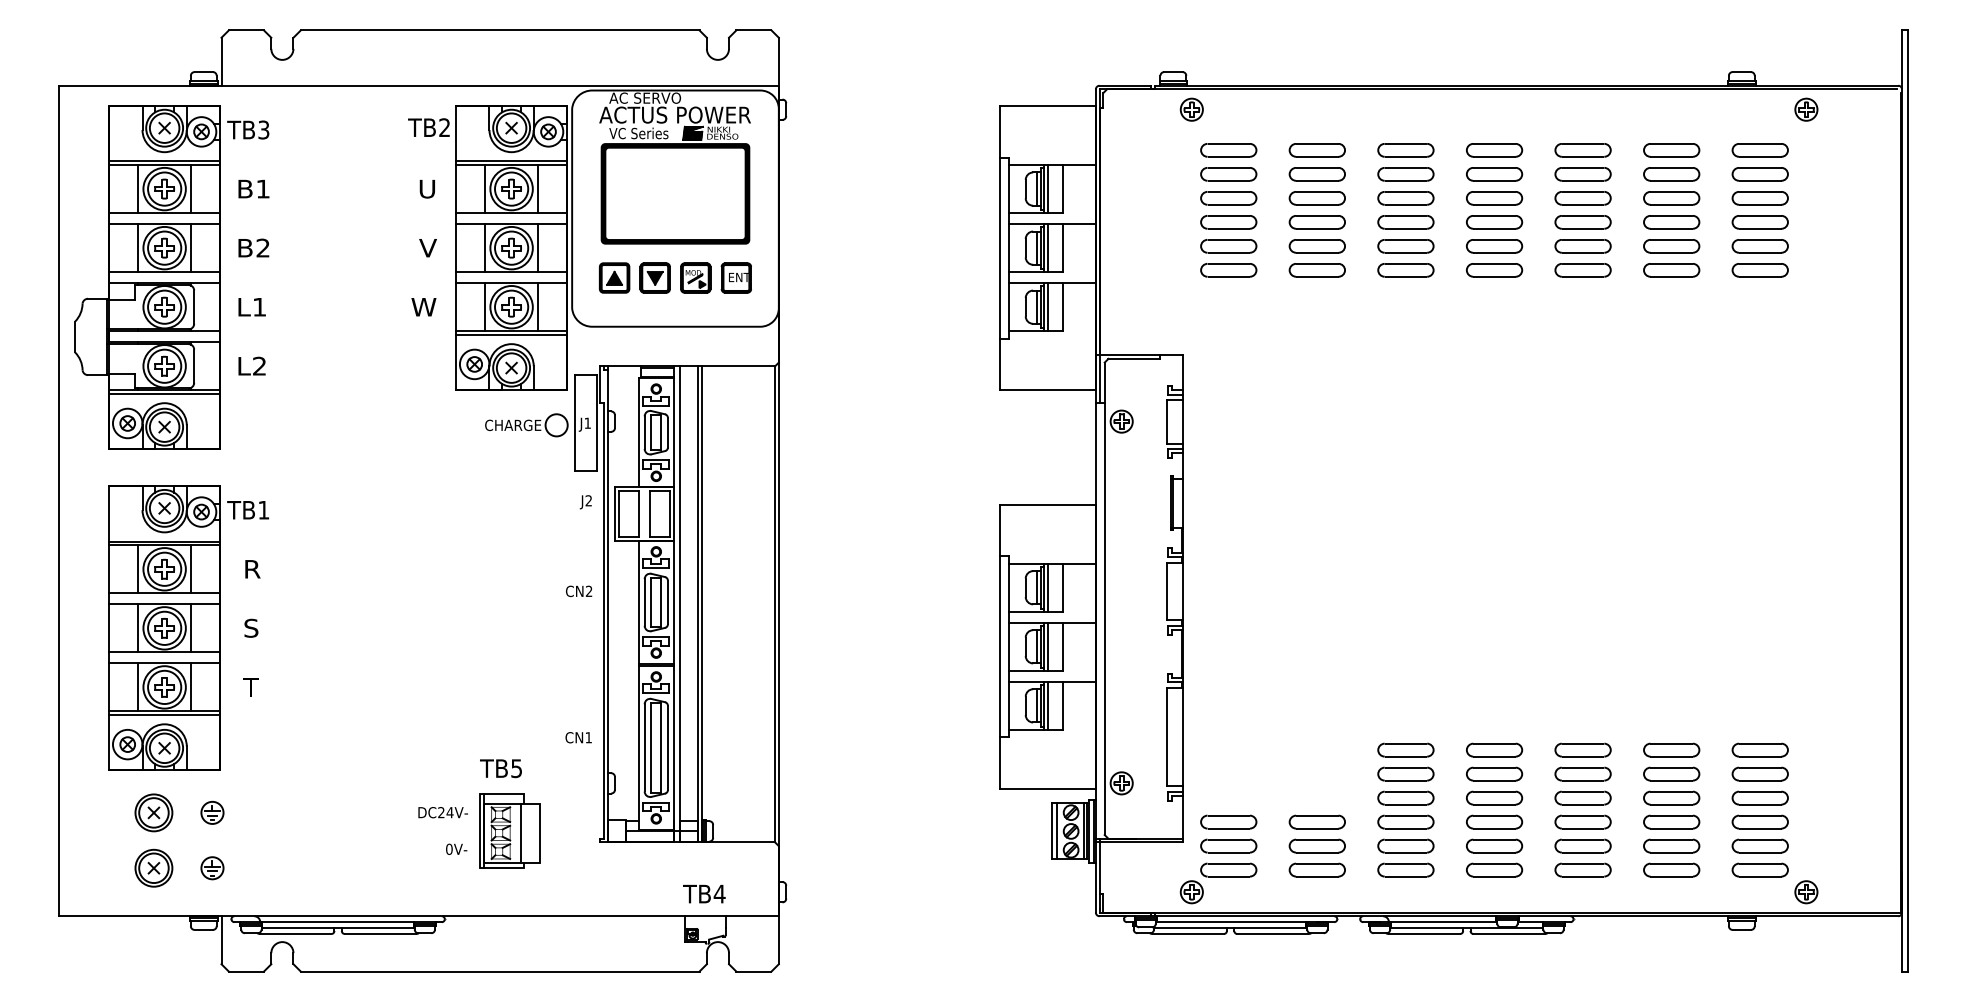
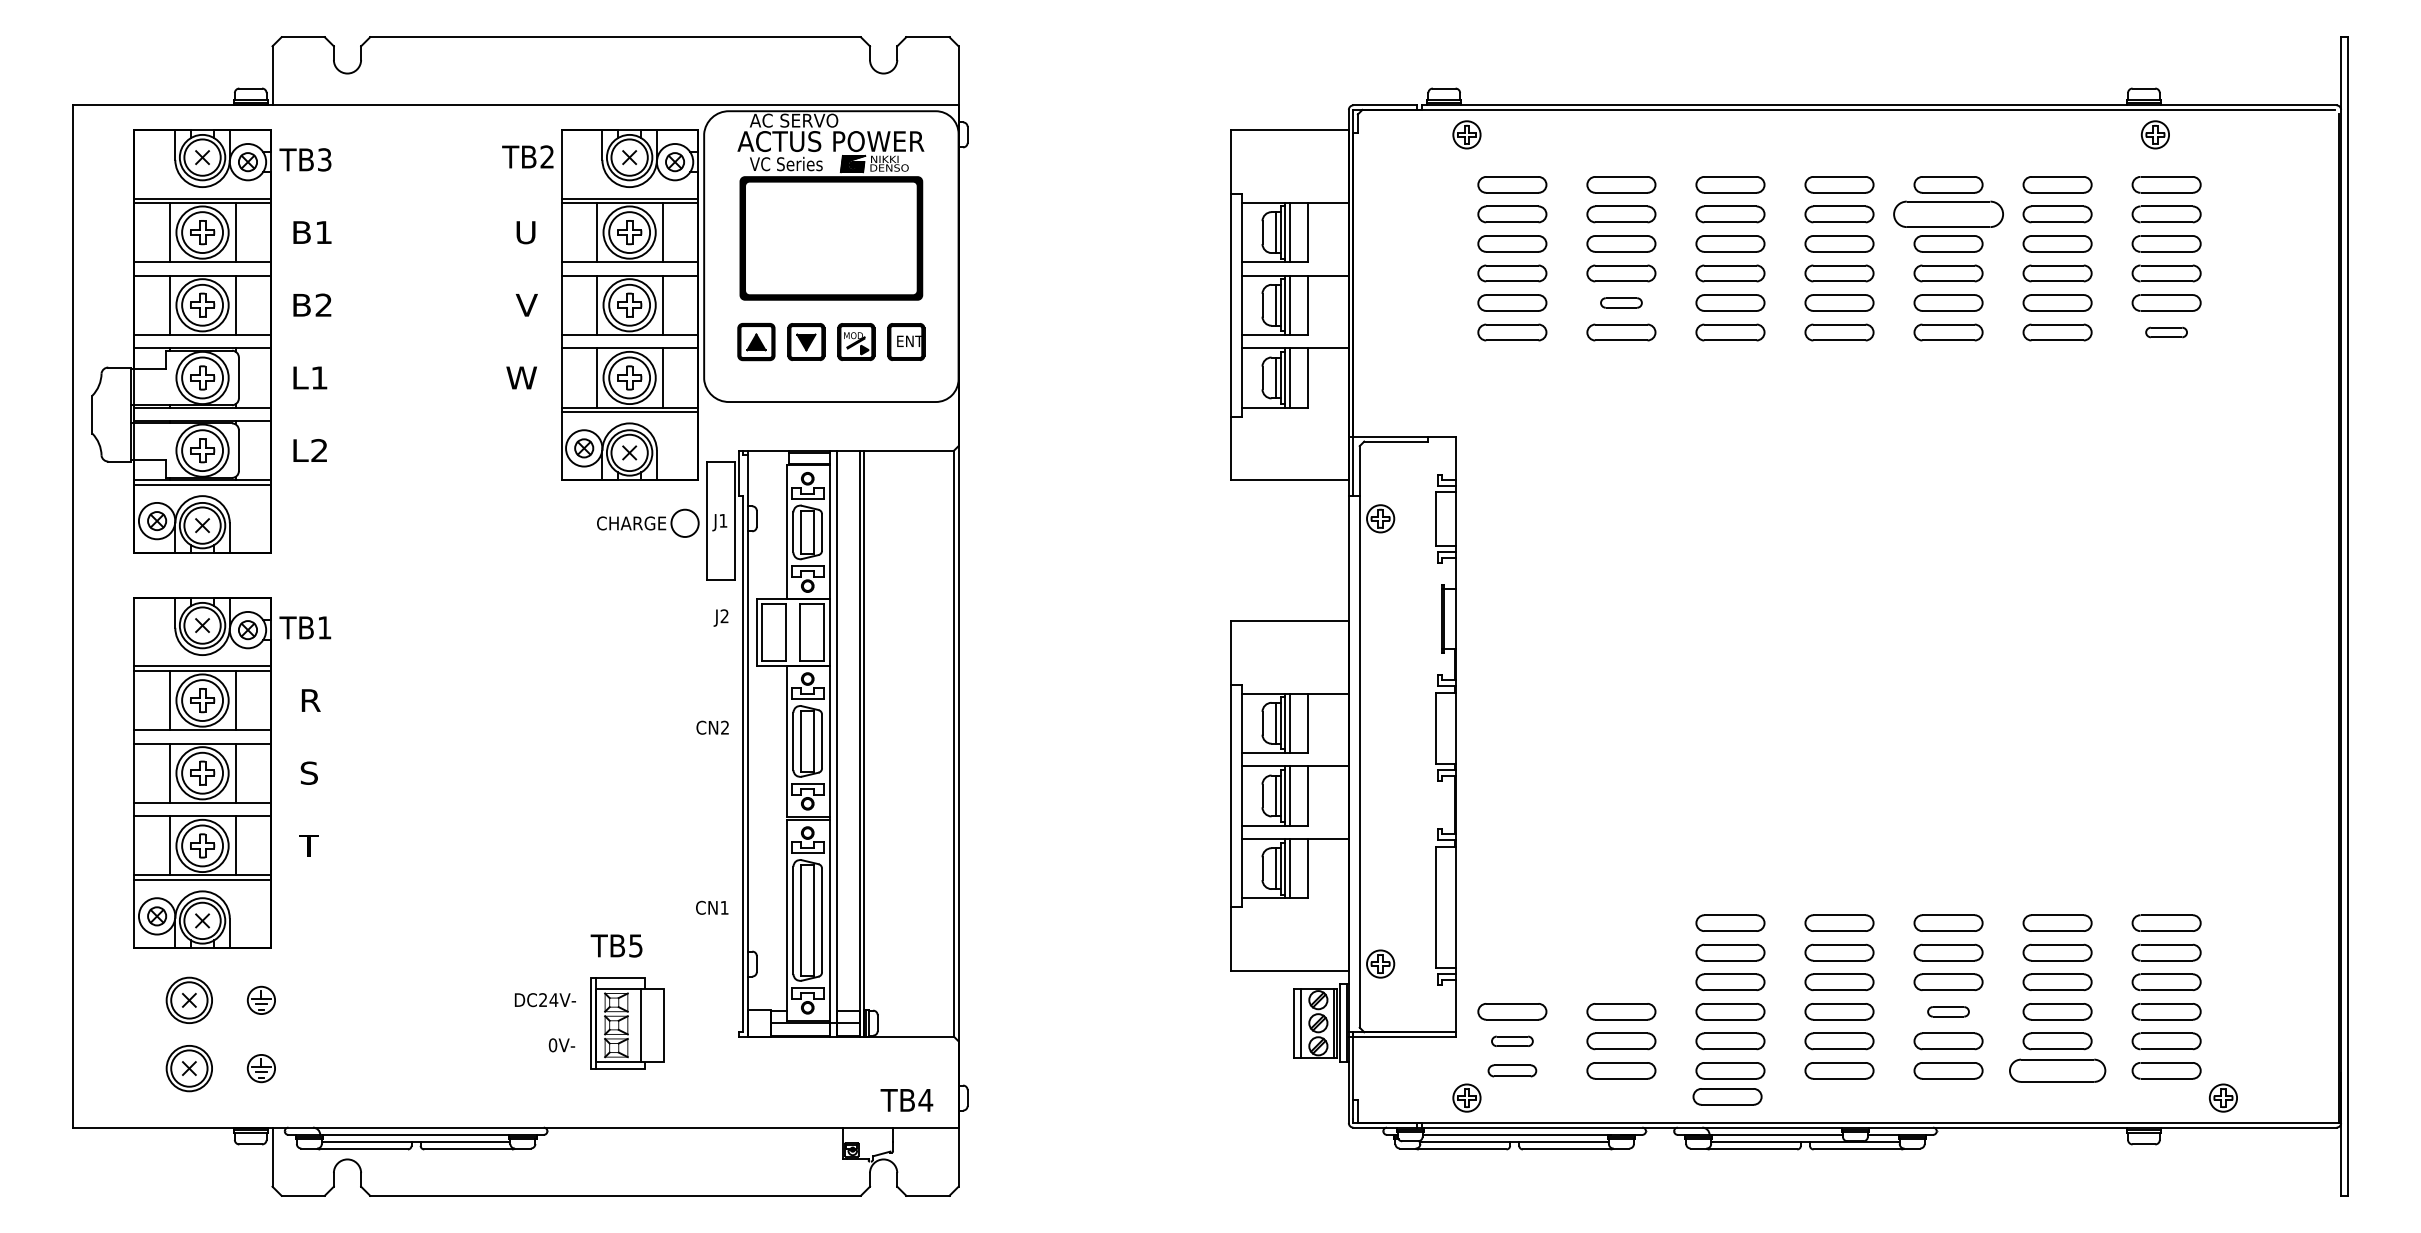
part: (1805, 109) -> (2154, 134), moved
part: (1583, 174) -> (1948, 214), size x1.6
part: (1317, 245) -> (1621, 302), size x0.6
part: (1760, 270) -> (2166, 332), size x0.6
part: (1583, 821) -> (1948, 1011), size x0.6
part: (1228, 846) -> (1512, 1041), size x0.6
part: (1228, 869) -> (1512, 1070), size x0.7
part: (1671, 869) -> (2057, 1070), size x1.4
part: (1403, 890) -> (1727, 1096), added
text: (704, 894) -> (906, 1100), moved

